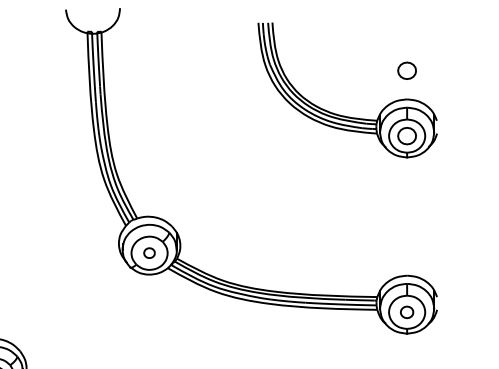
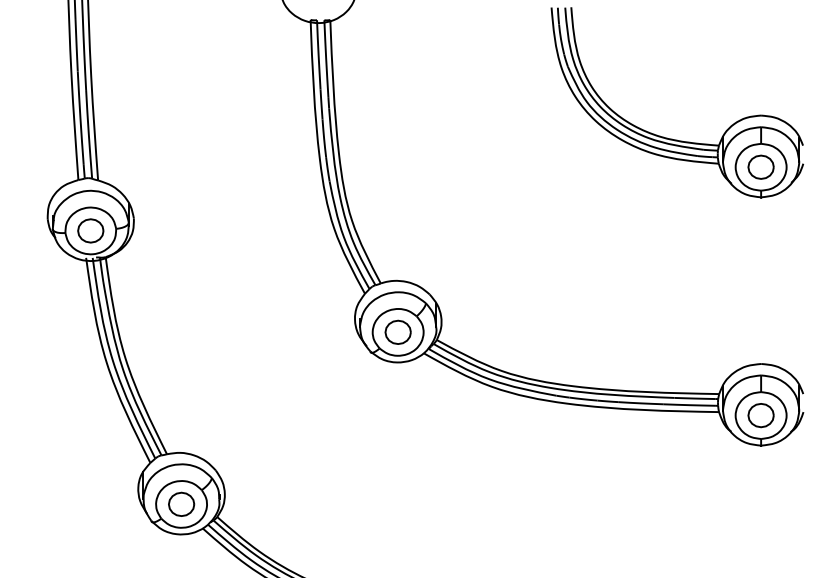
part: (406, 70) -> (760, 74), removed
part: (149, 252) -> (397, 331), size x1.67
part: (406, 312) -> (760, 415), size x1.43

